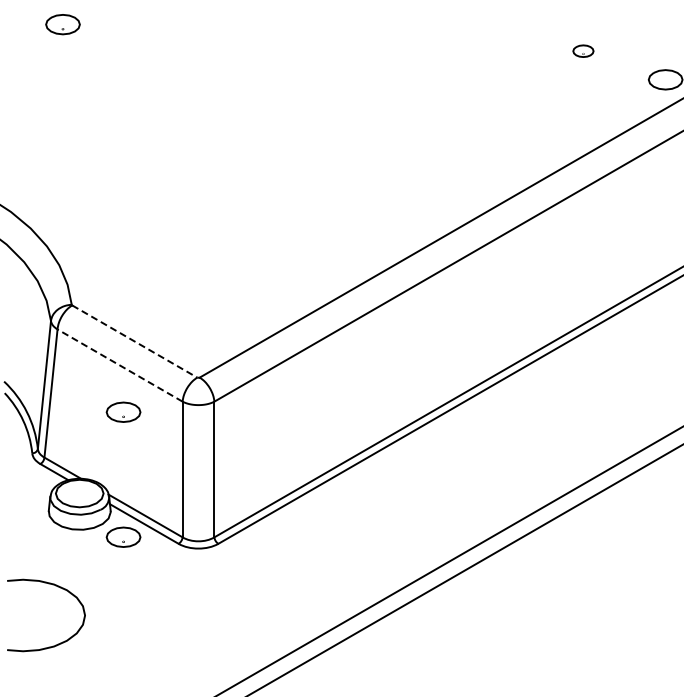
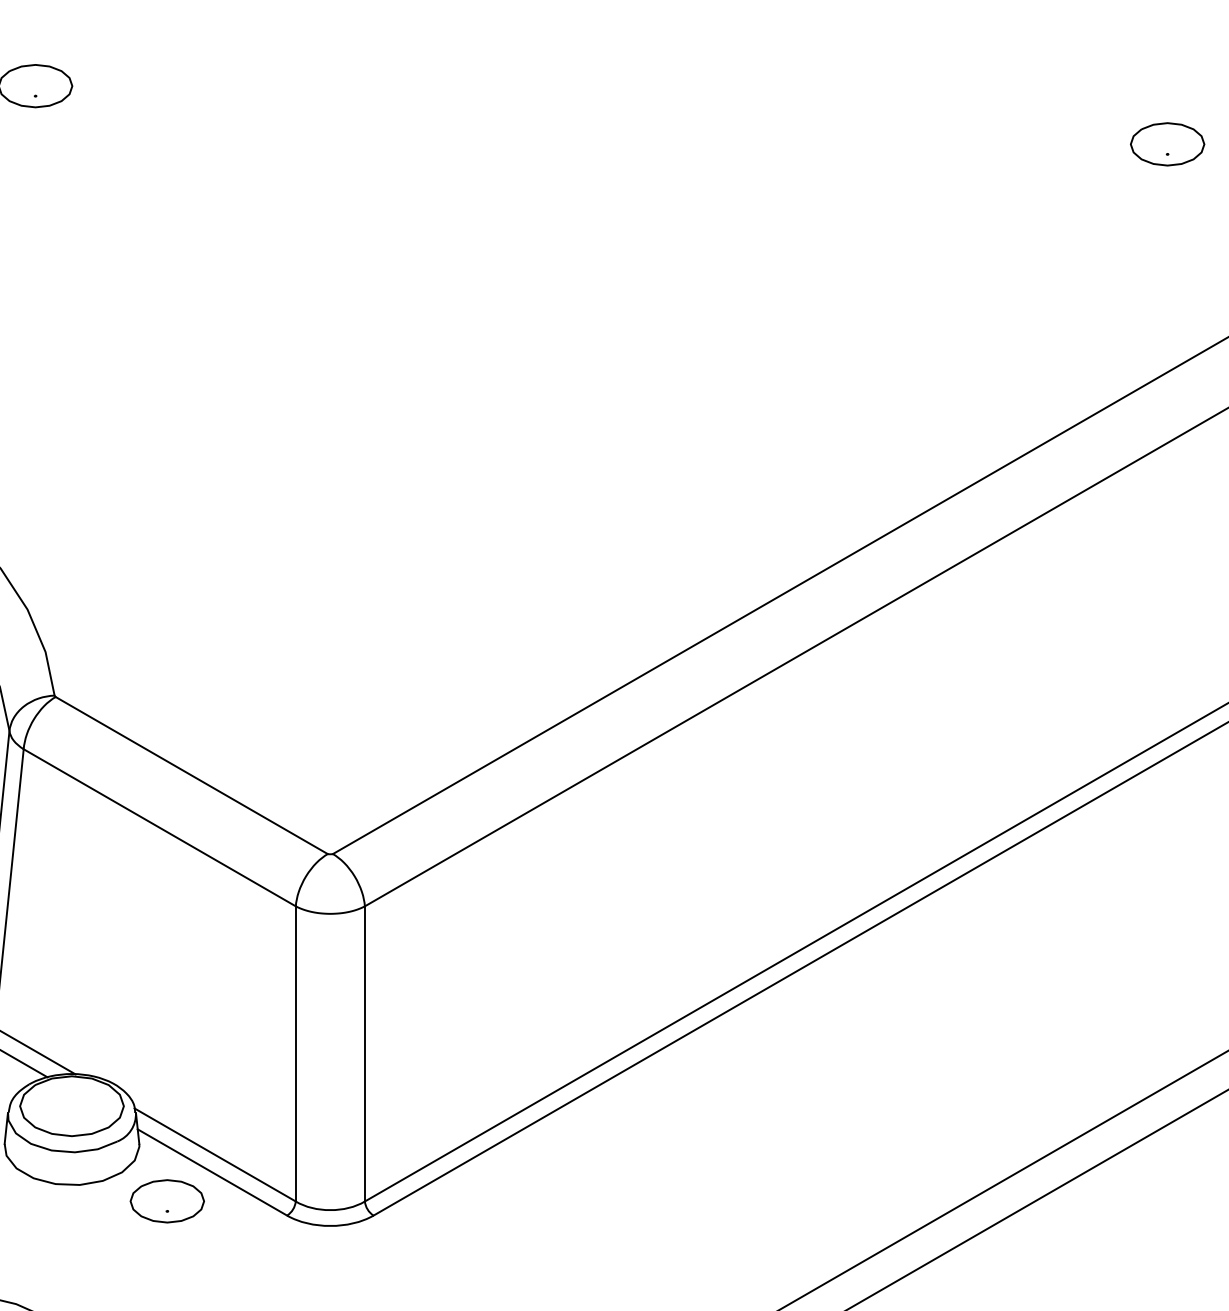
part: (583, 50) -> (1167, 142), size x1.67
line: (135, 341) -> (193, 775), dashed -> solid
line: (119, 365) -> (158, 827), dashed -> solid
part: (123, 411) -> (167, 927), removed

